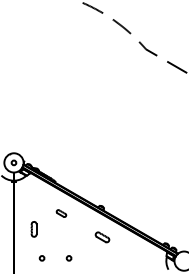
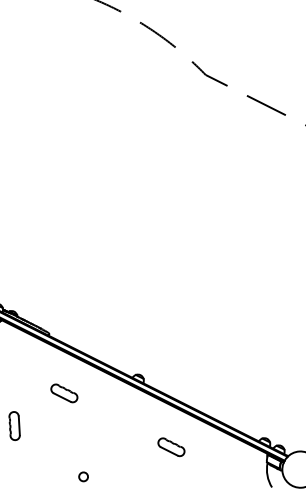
part: (61, 213) -> (64, 393), size x1.43
part: (102, 237) -> (171, 447), moved
circle: (41, 258) -> (31, 480), removed

